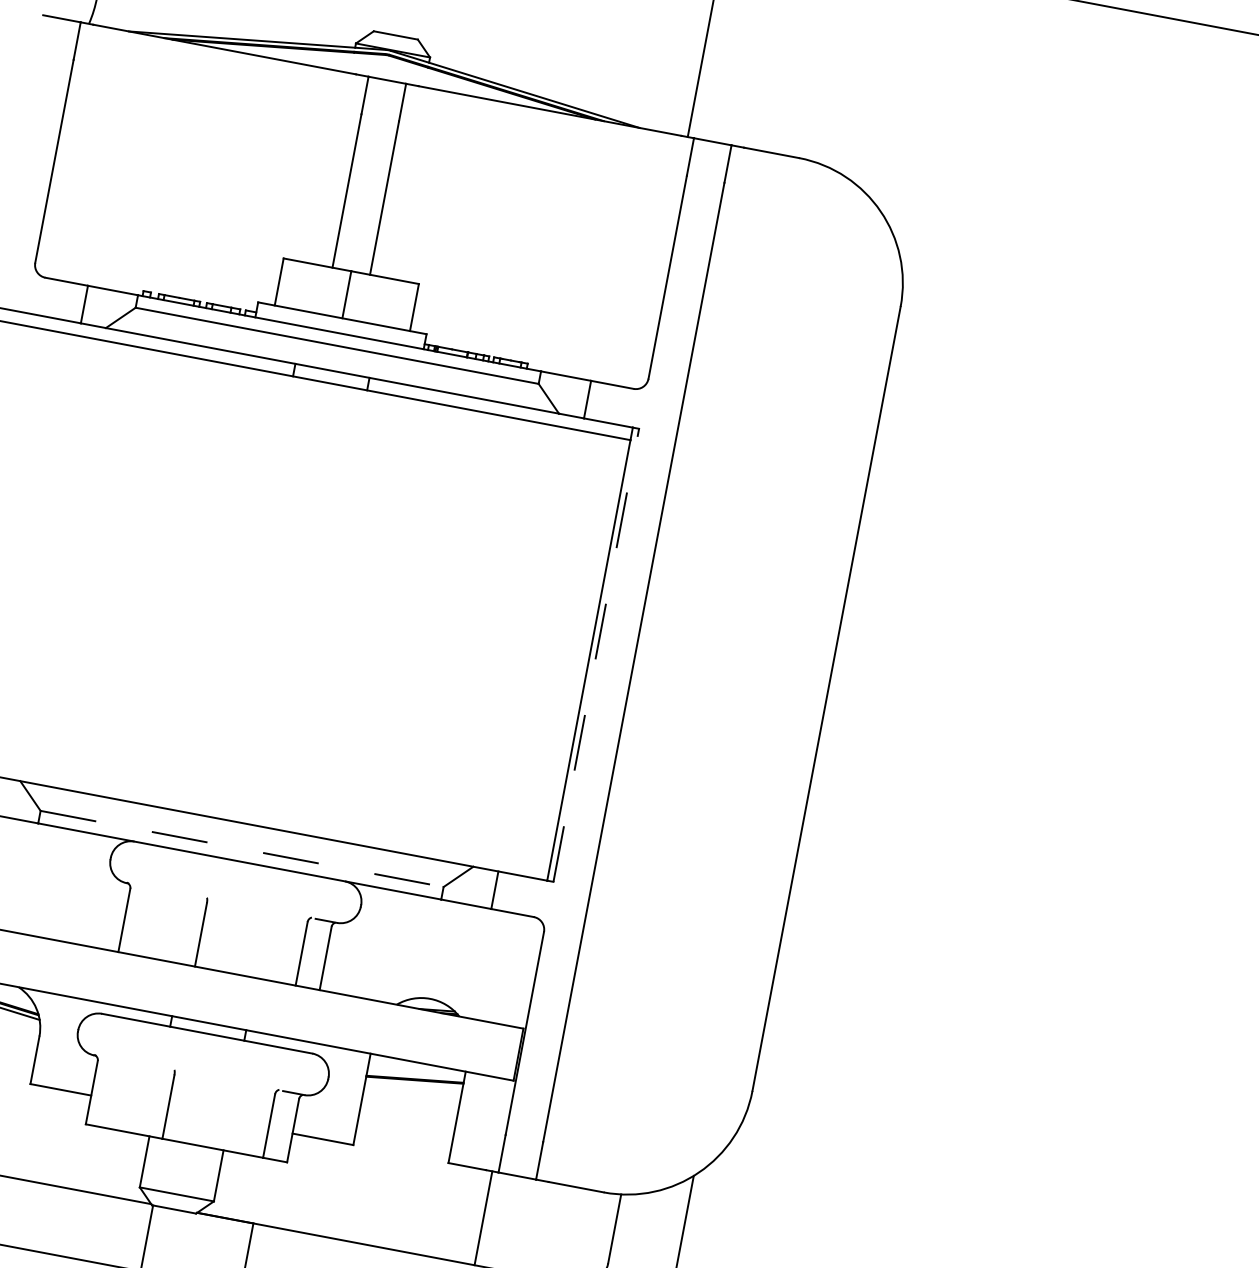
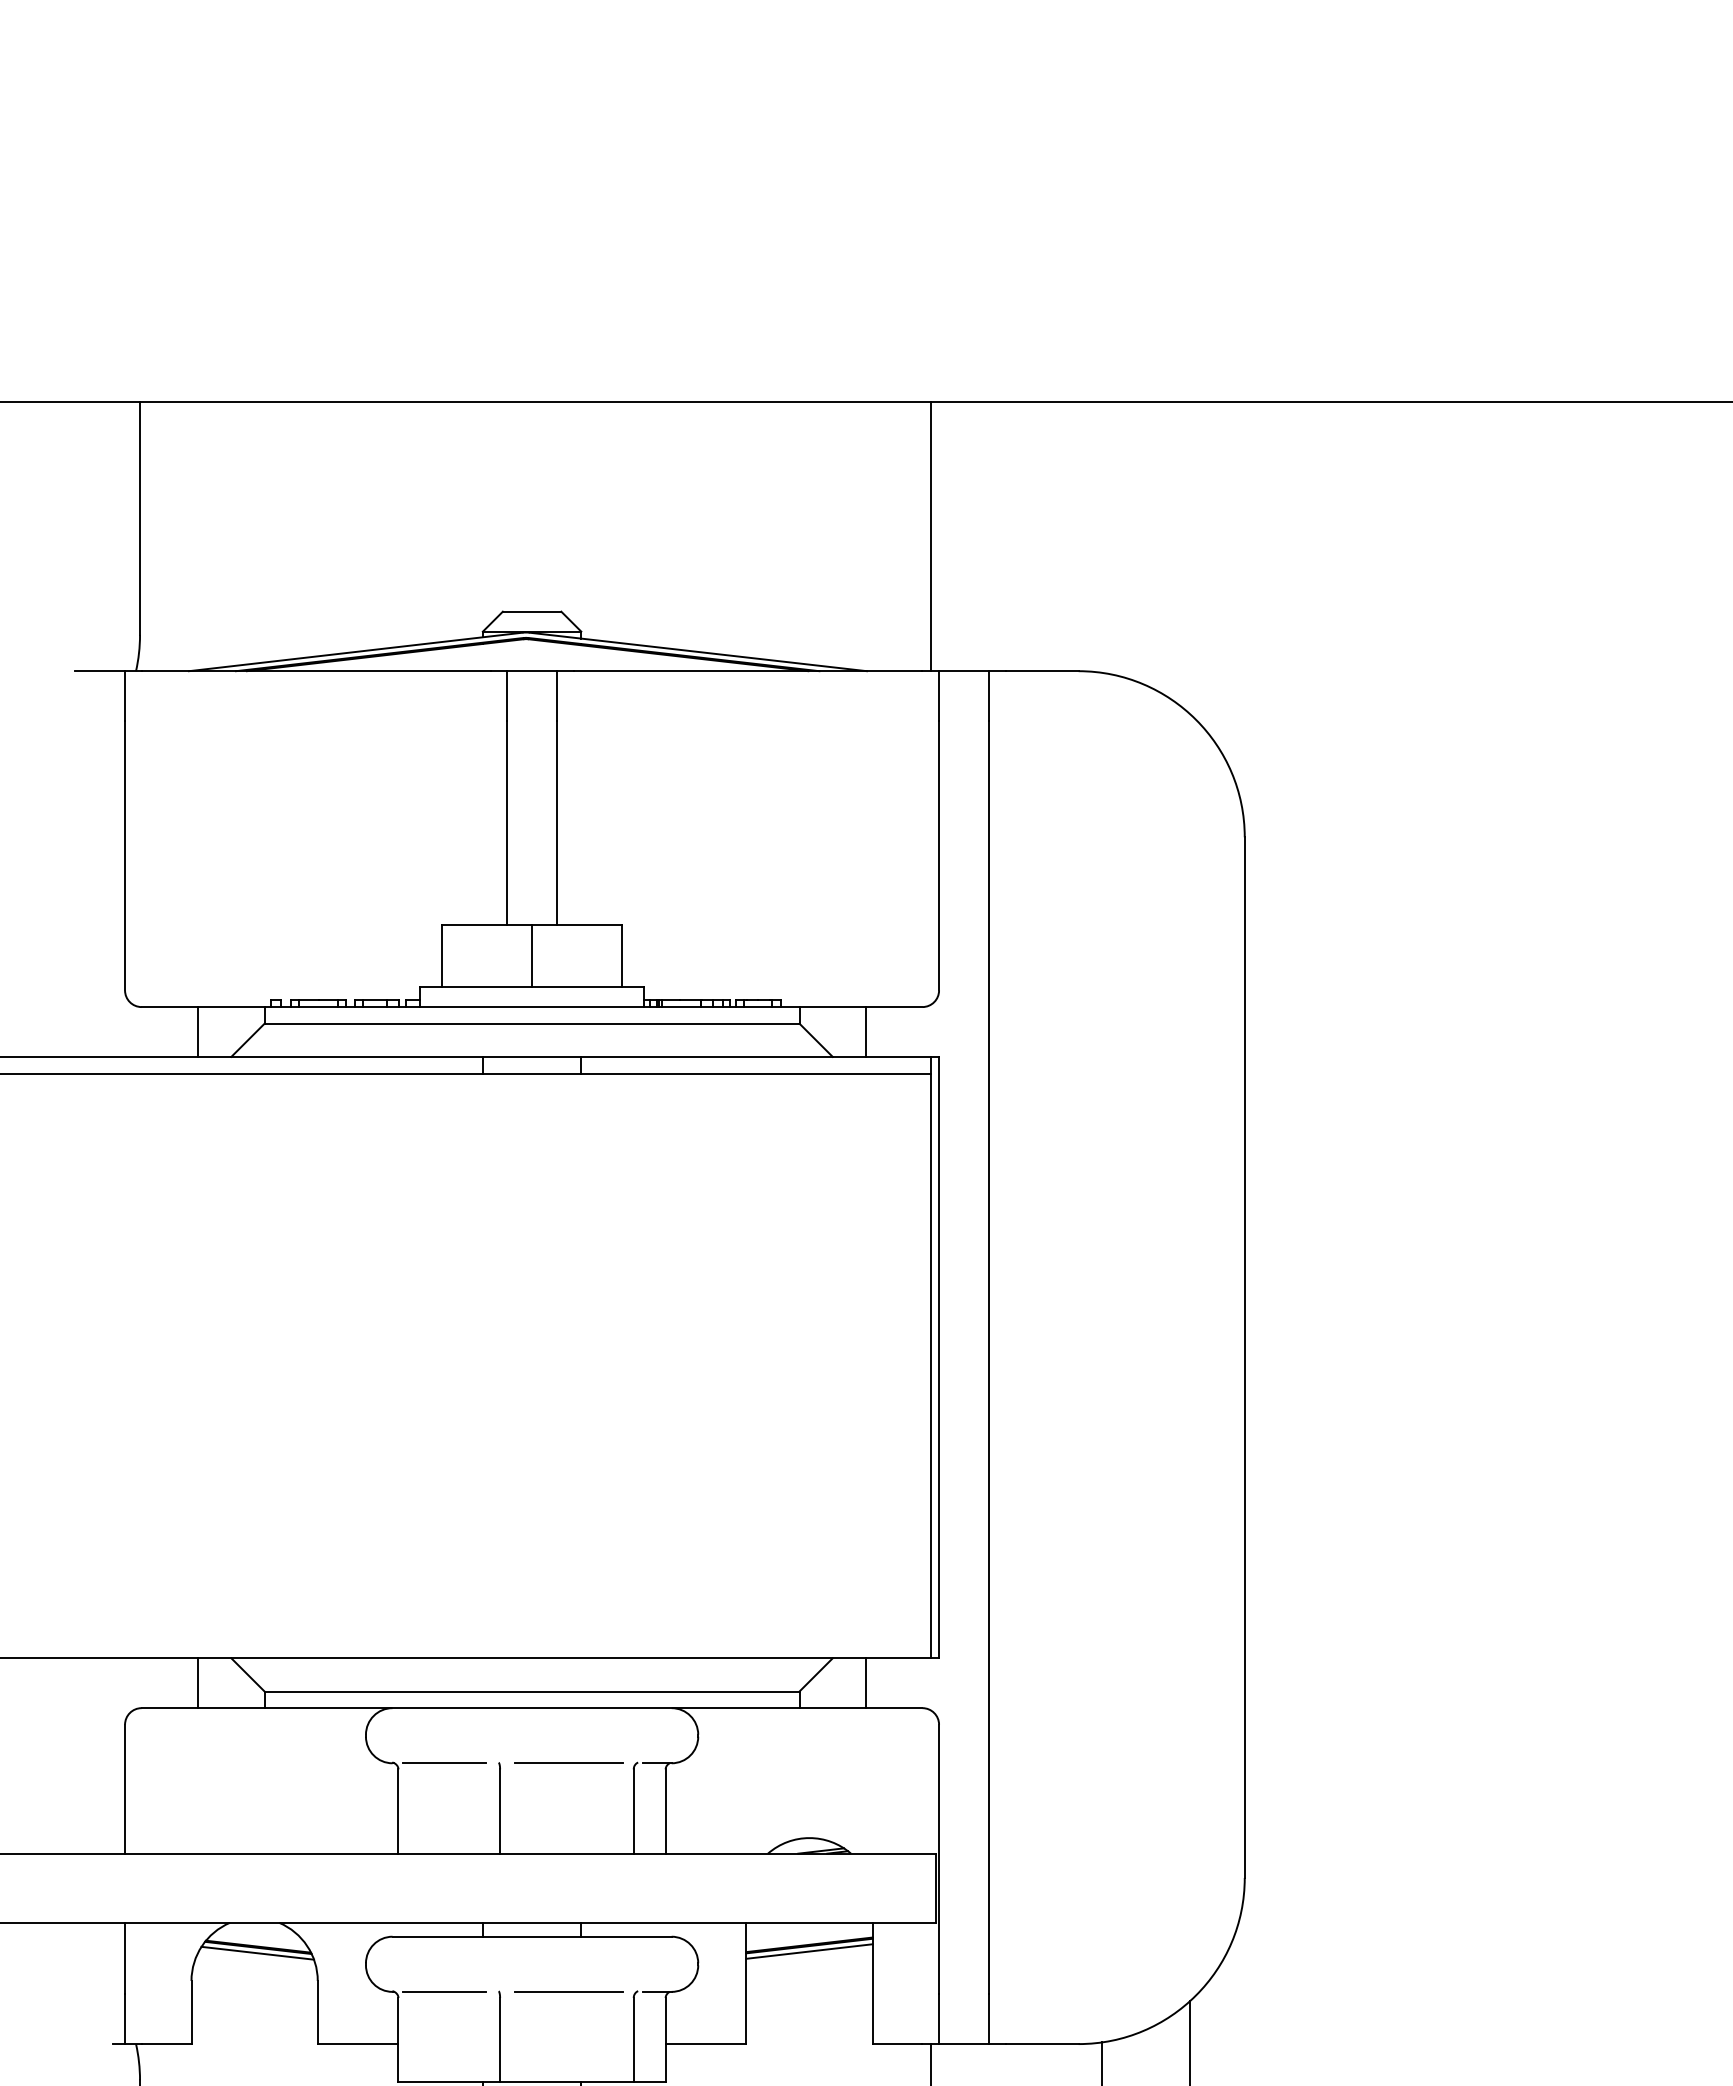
line: (596, 655) -> (939, 1357), dashed -> solid
line: (242, 849) -> (532, 1691), dashed -> solid
line: (165, 890) -> (444, 1763), added
line: (259, 908) -> (568, 1763), added
line: (133, 1062) -> (444, 1991), added
line: (226, 1080) -> (568, 1991), added
line: (414, 1084) -> (809, 1951), added

